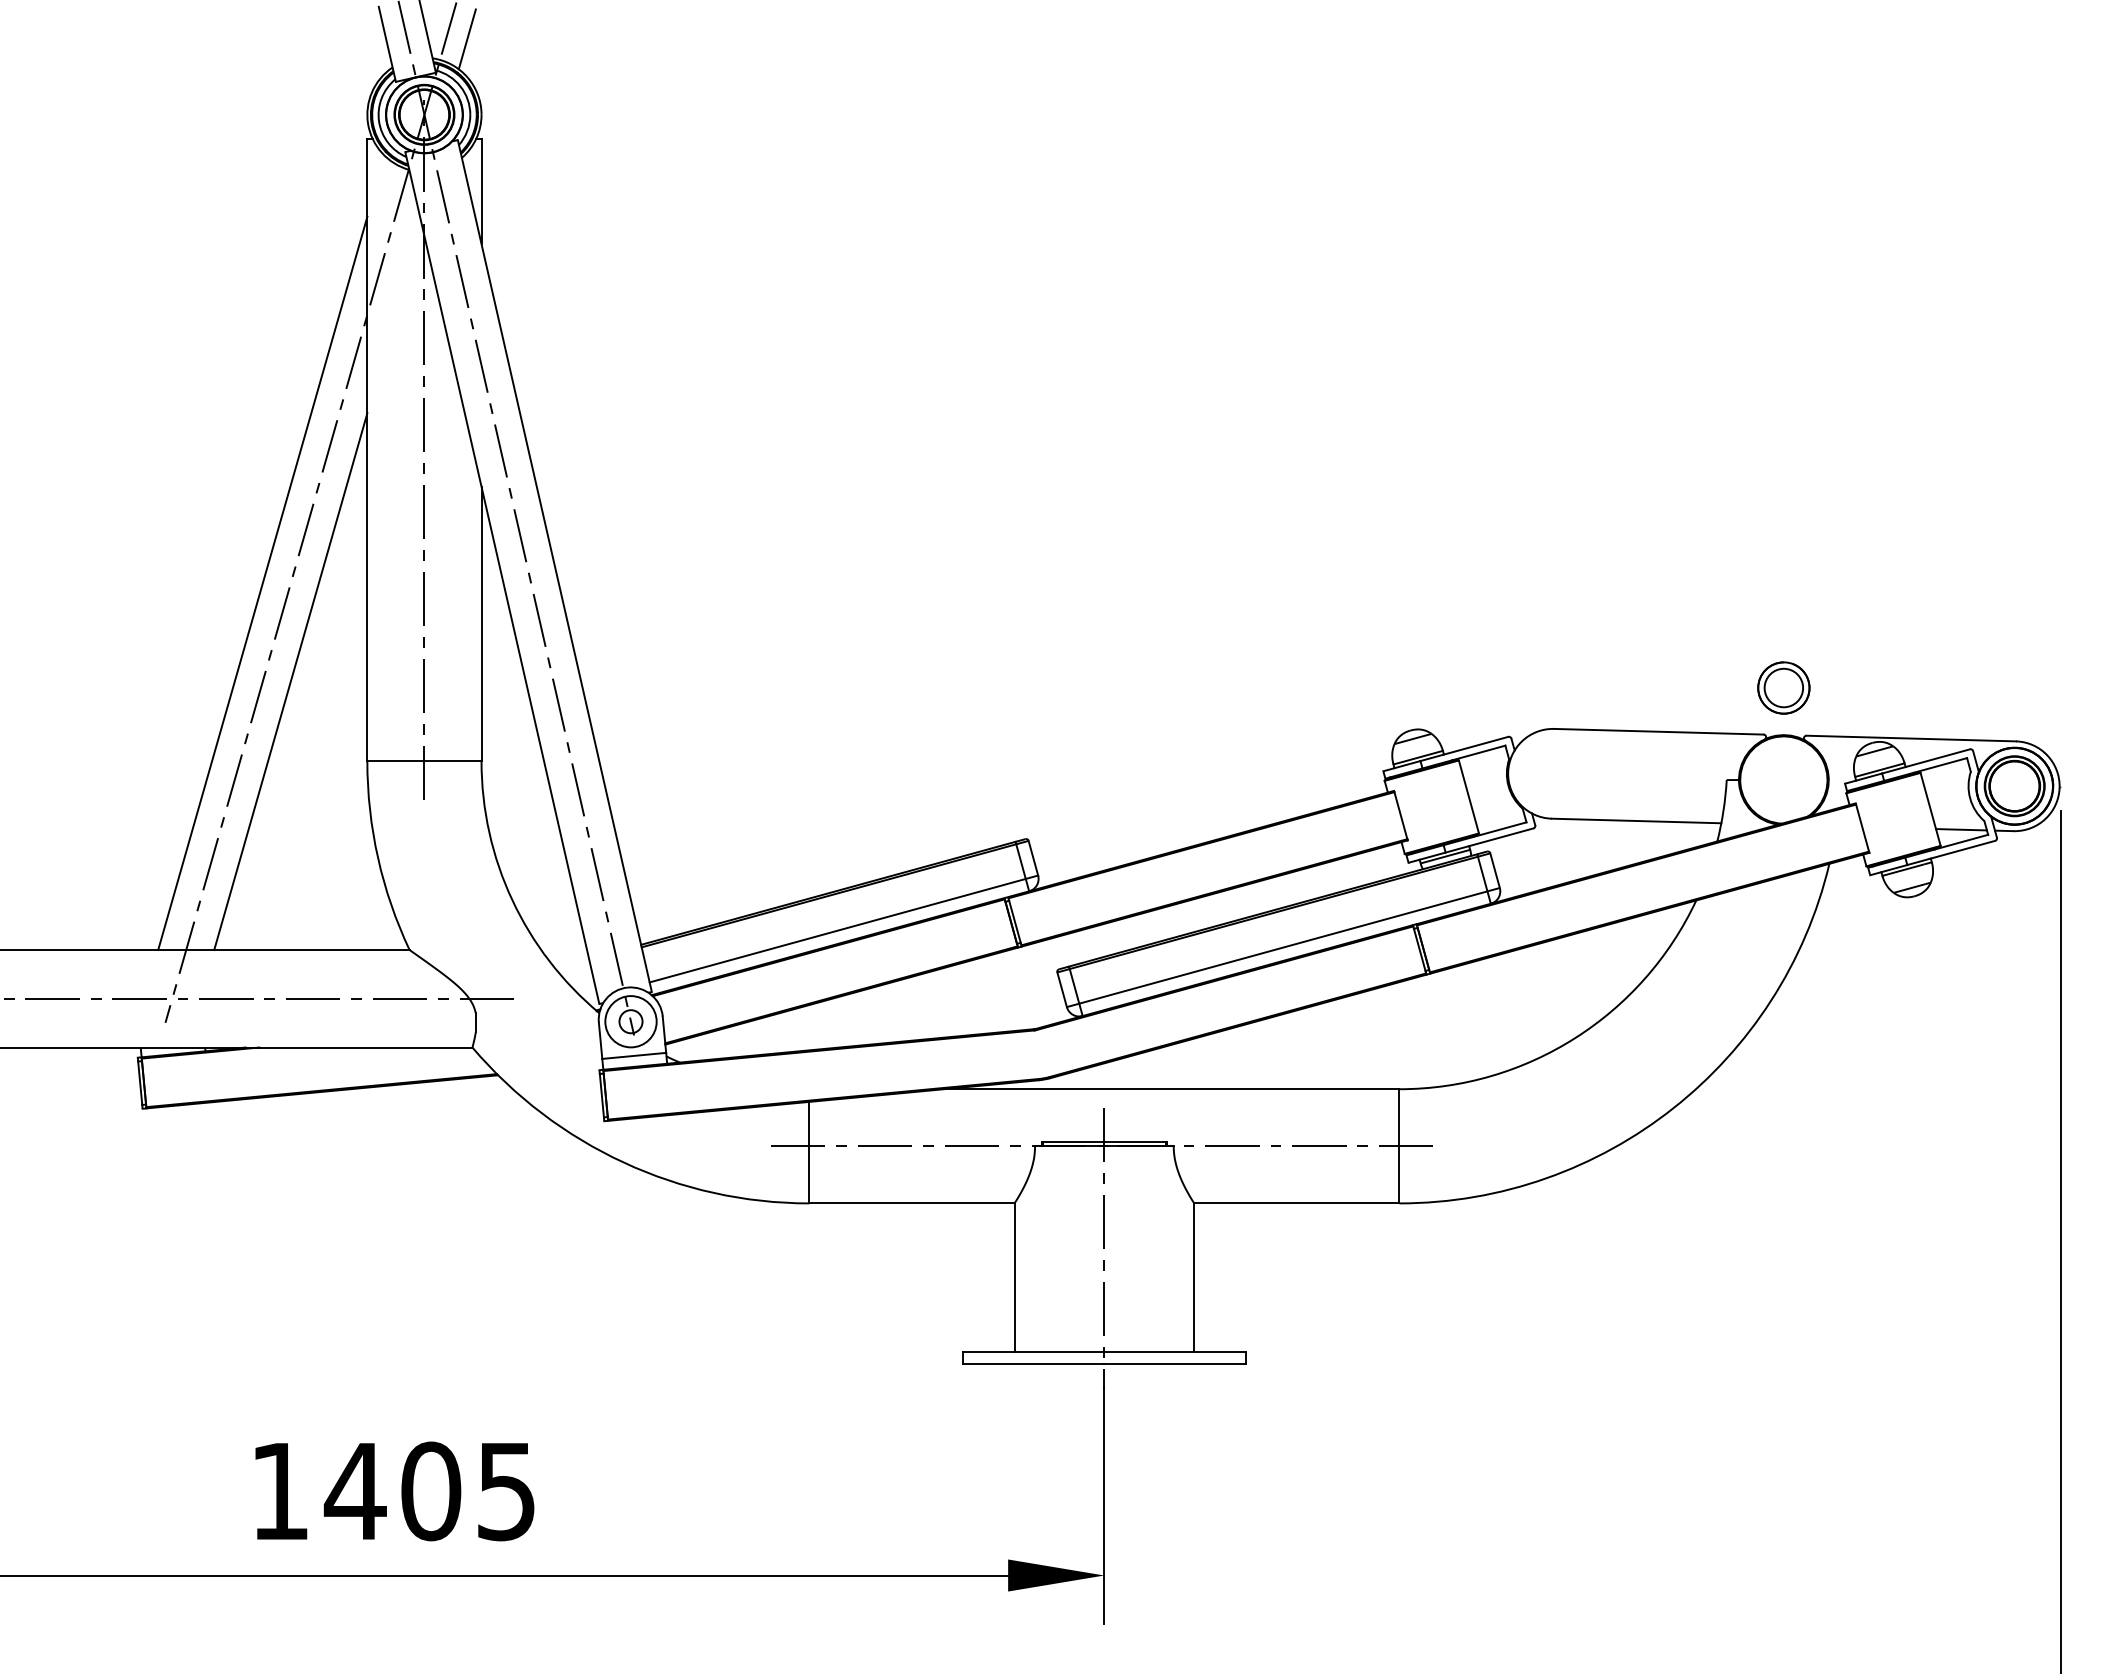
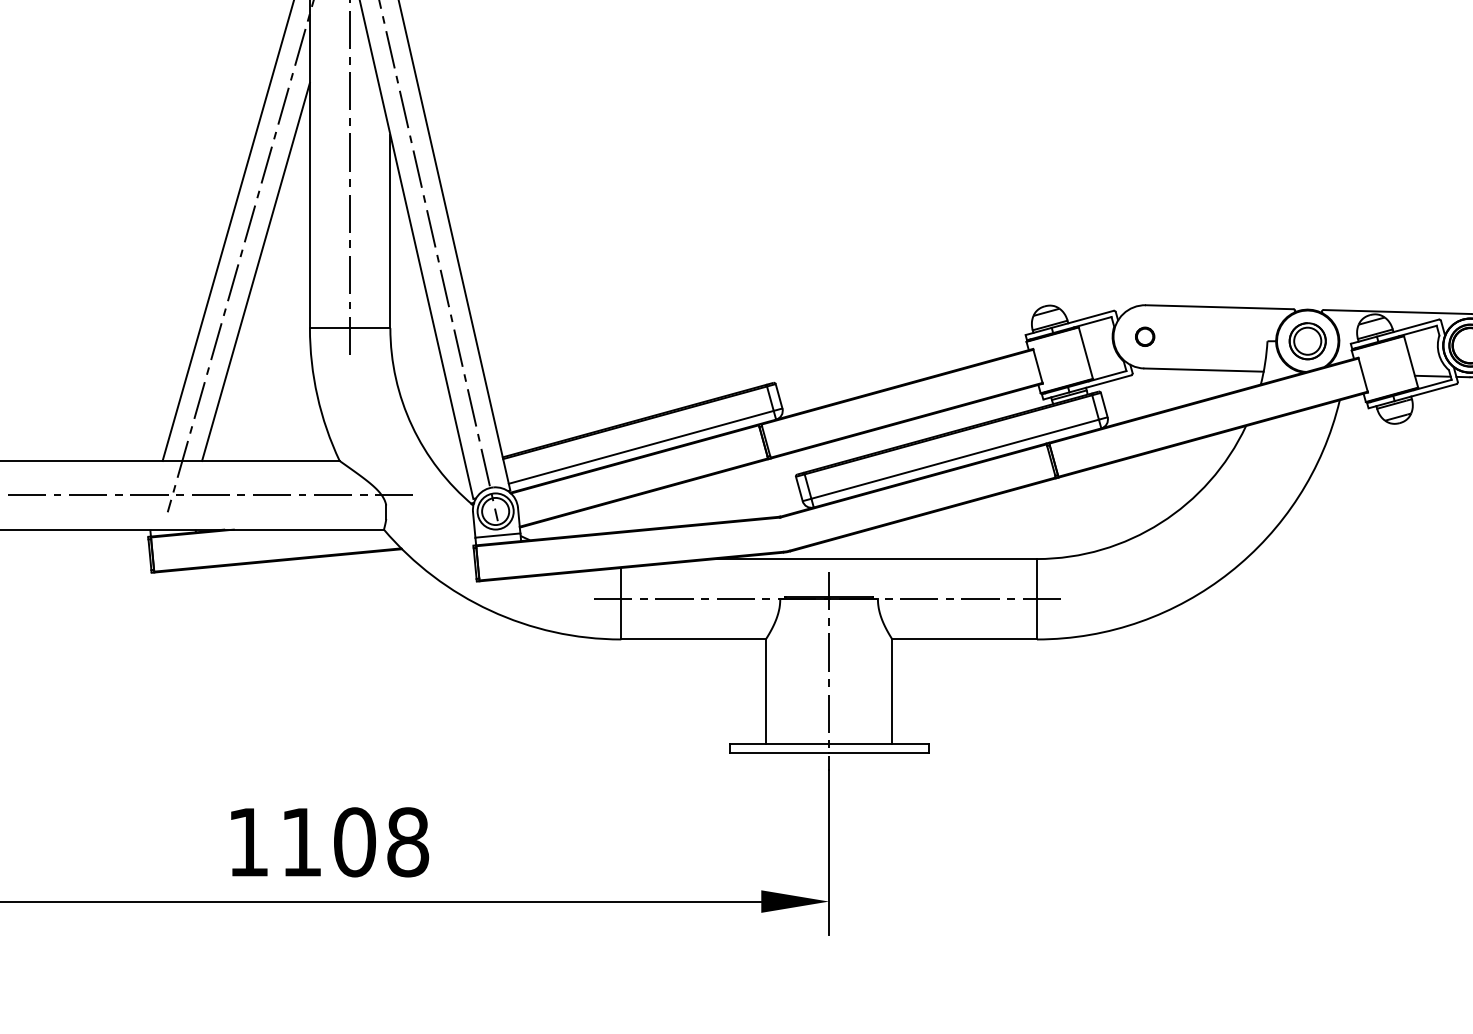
part: (1783, 687) -> (1307, 340), moved
part: (1553, 773) -> (1145, 336), added
circle: (630, 1021) -> (495, 511), size x1.67
text: (429, 1491) -> (353, 842), 1405 -> 1108

